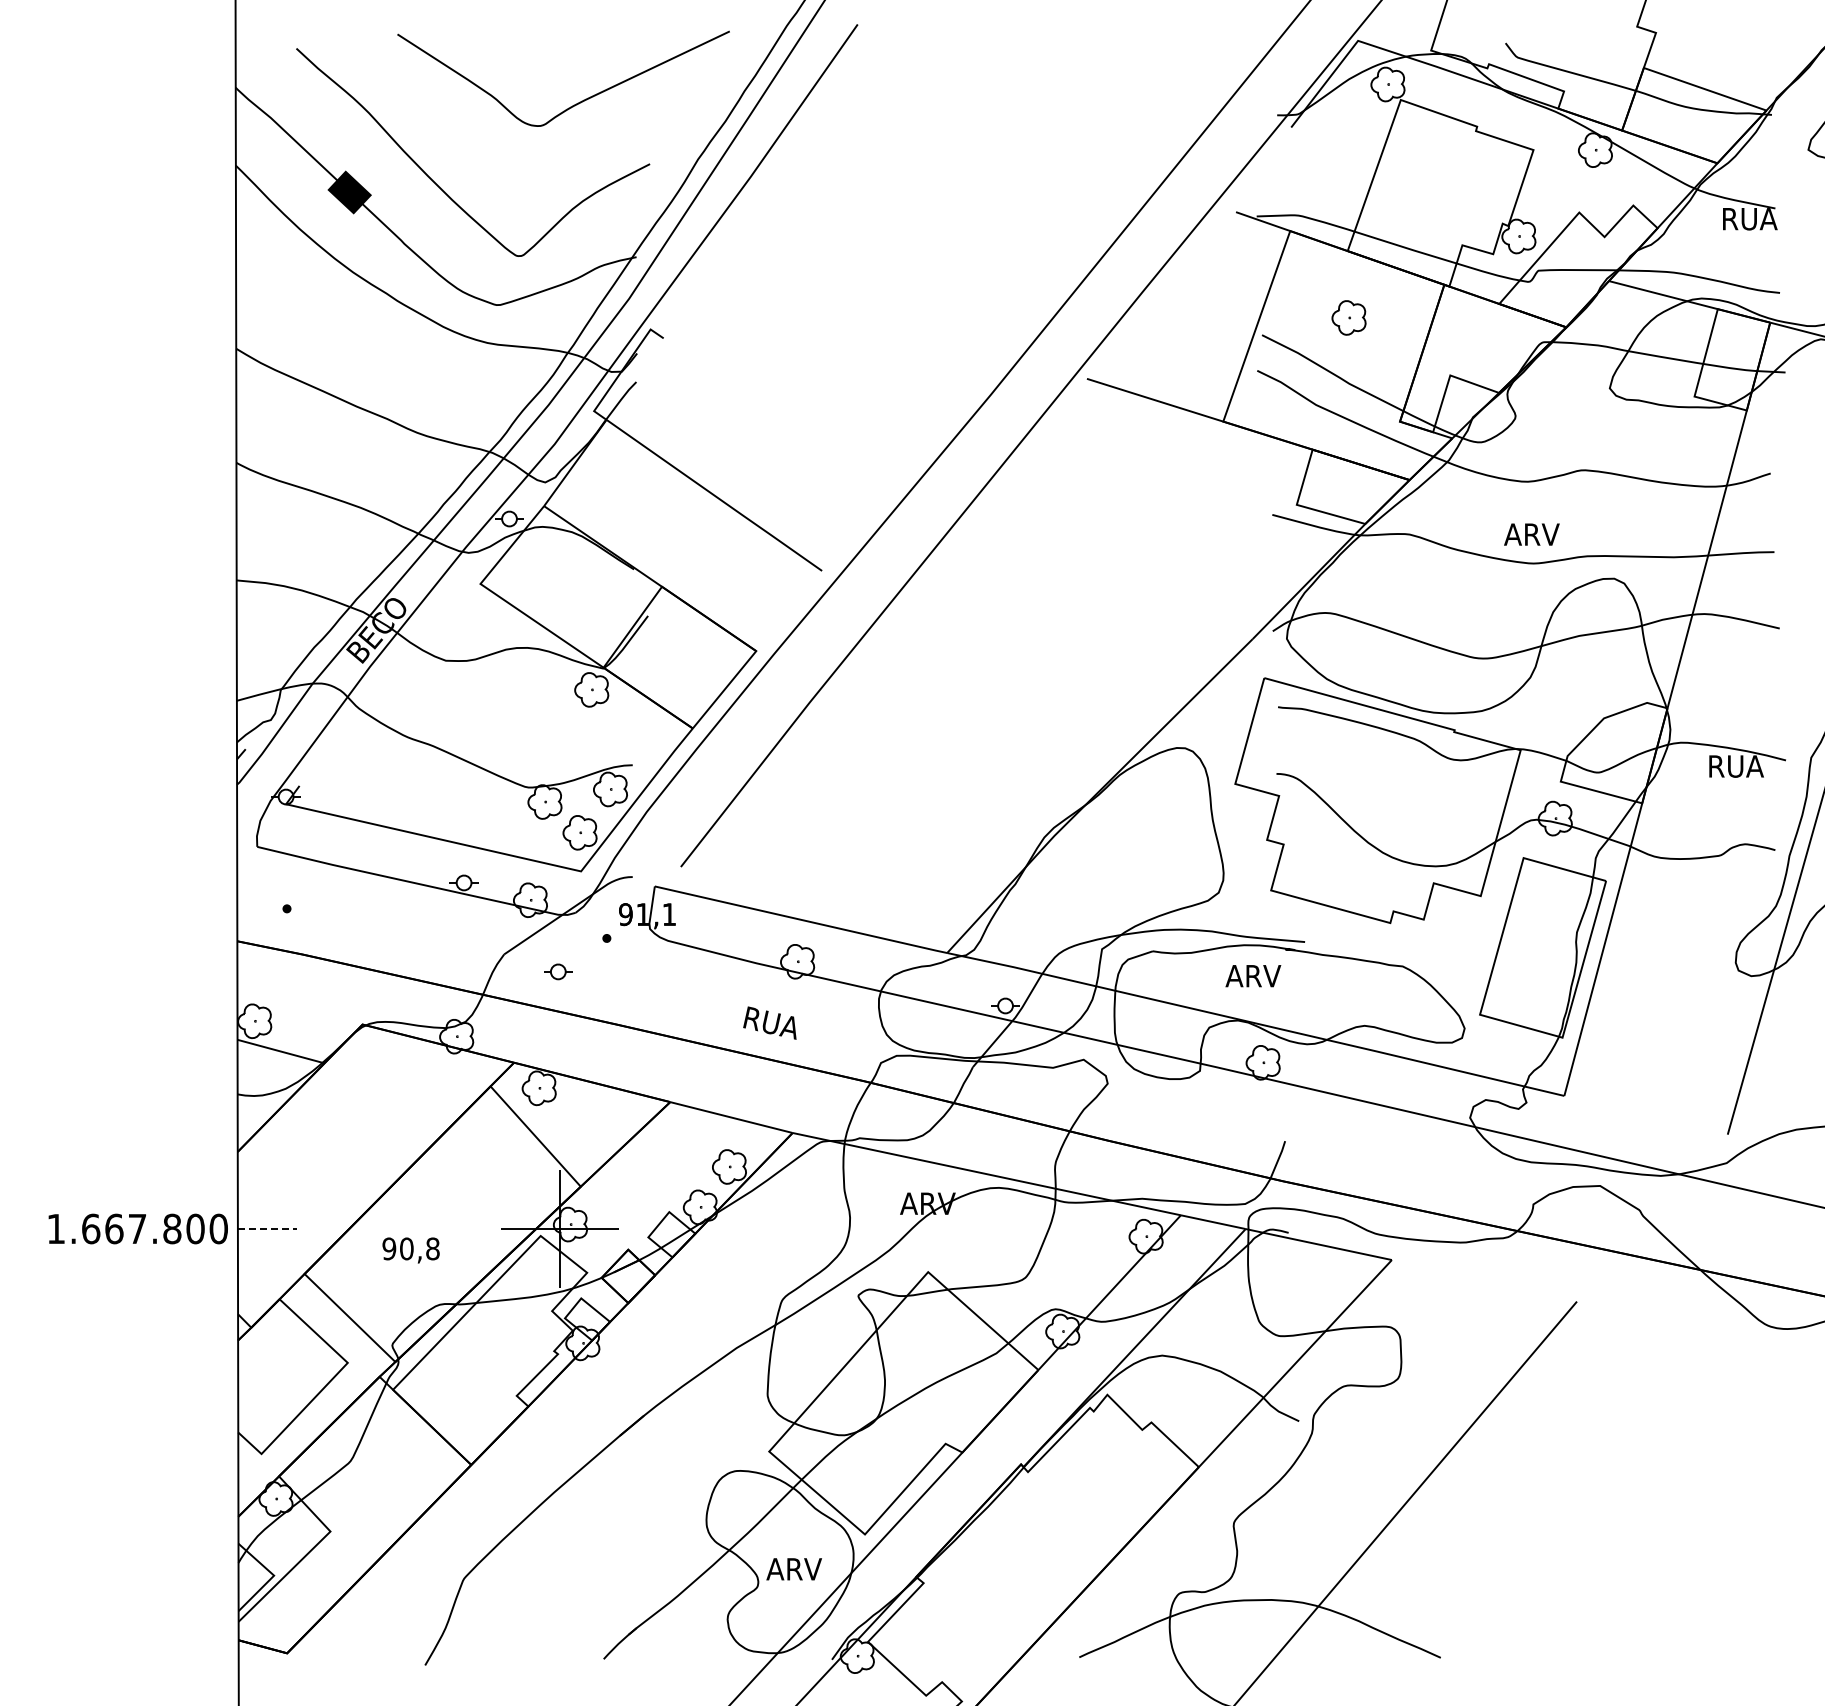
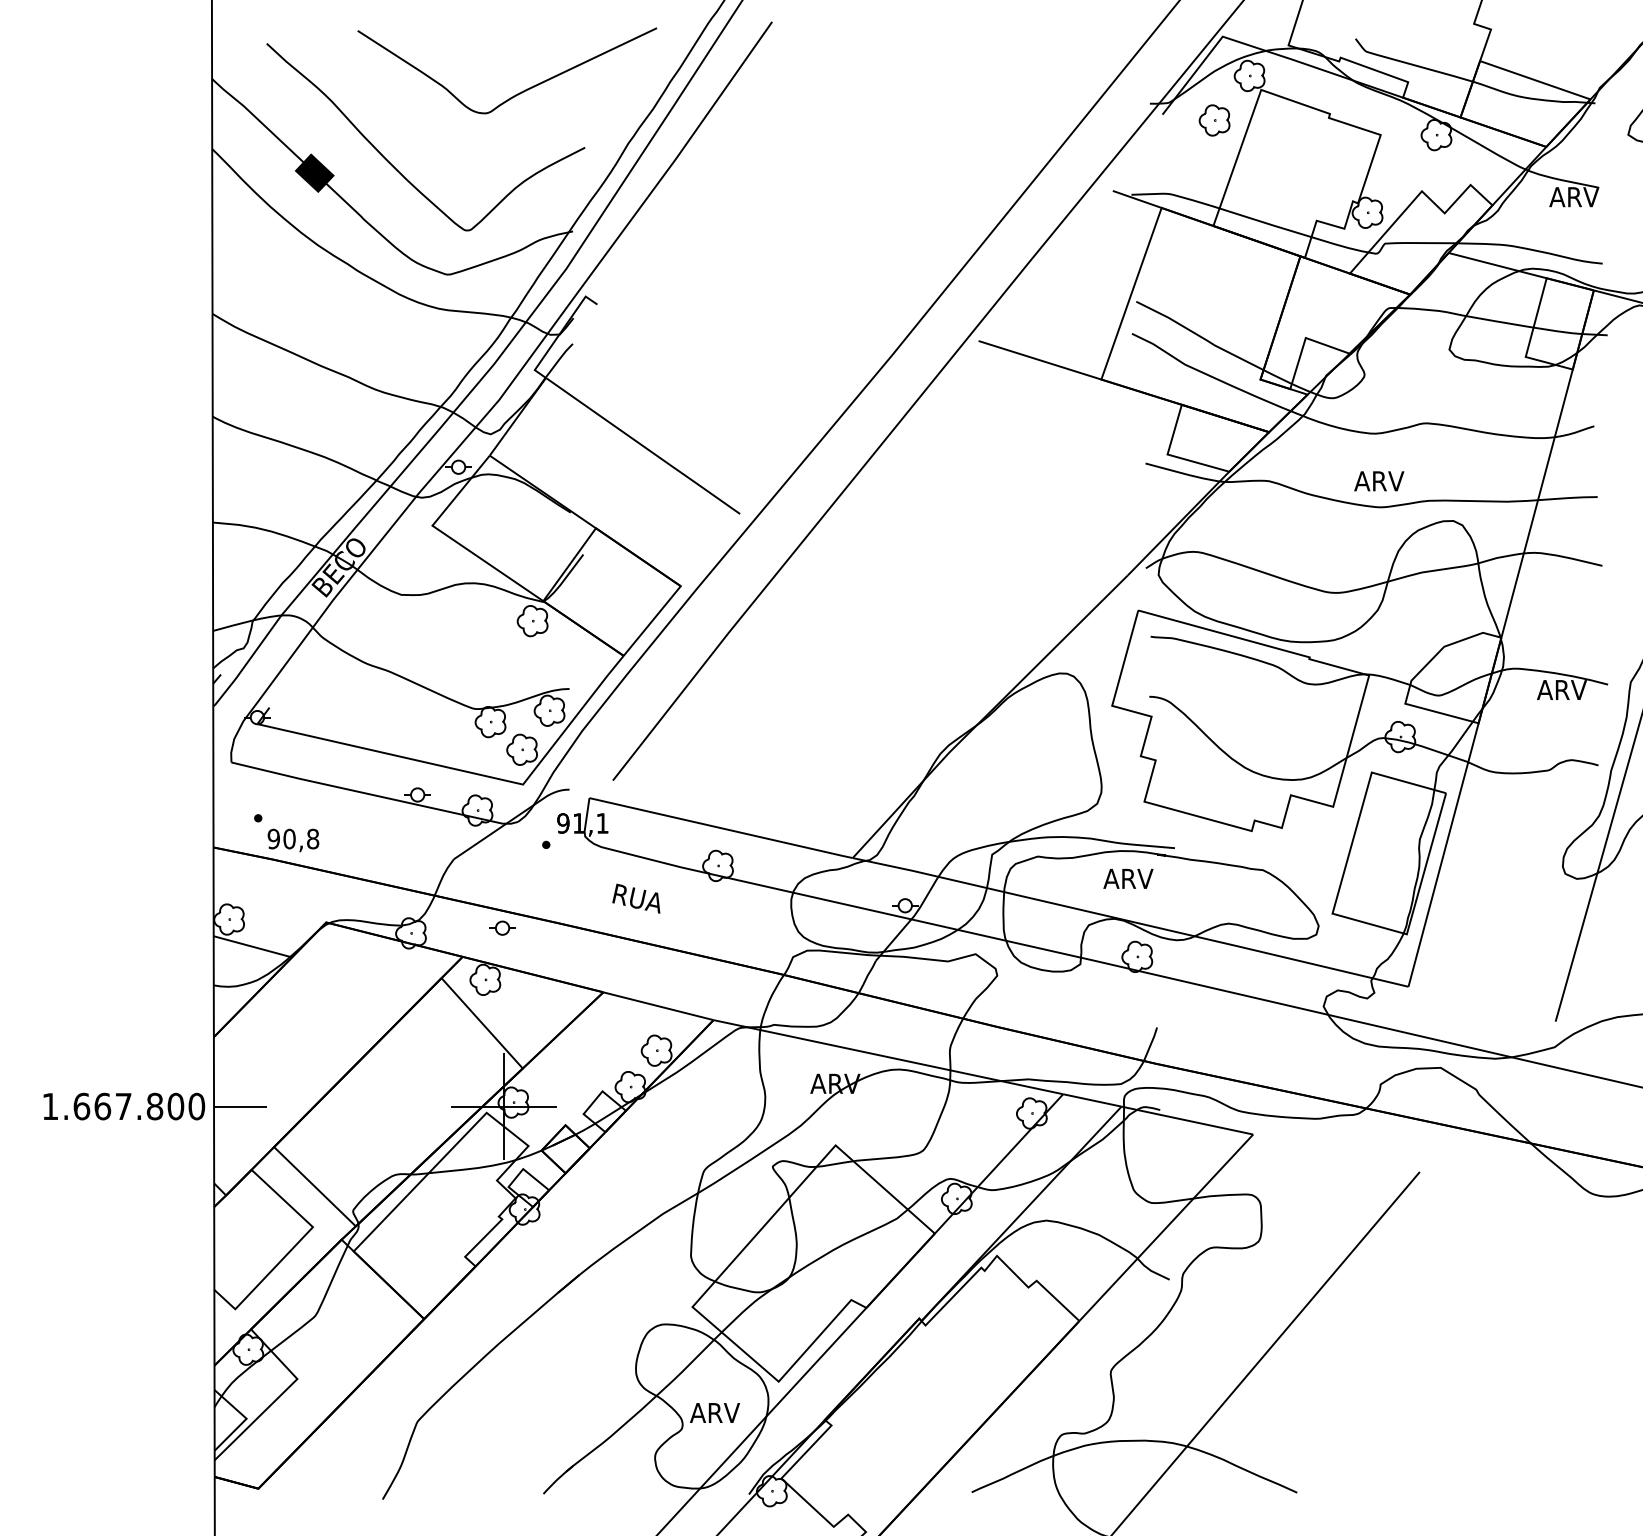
text: (1748, 219) -> (1574, 197), RUA -> ARV
part: (1348, 317) -> (1214, 120), moved
text: (1735, 766) -> (1562, 690), RUA -> ARV
part: (558, 971) -> (502, 927), moved
text: (769, 1022) -> (635, 898), moved
line: (267, 1229) -> (240, 1107), dashed -> solid
text: (410, 1250) -> (292, 840), moved

